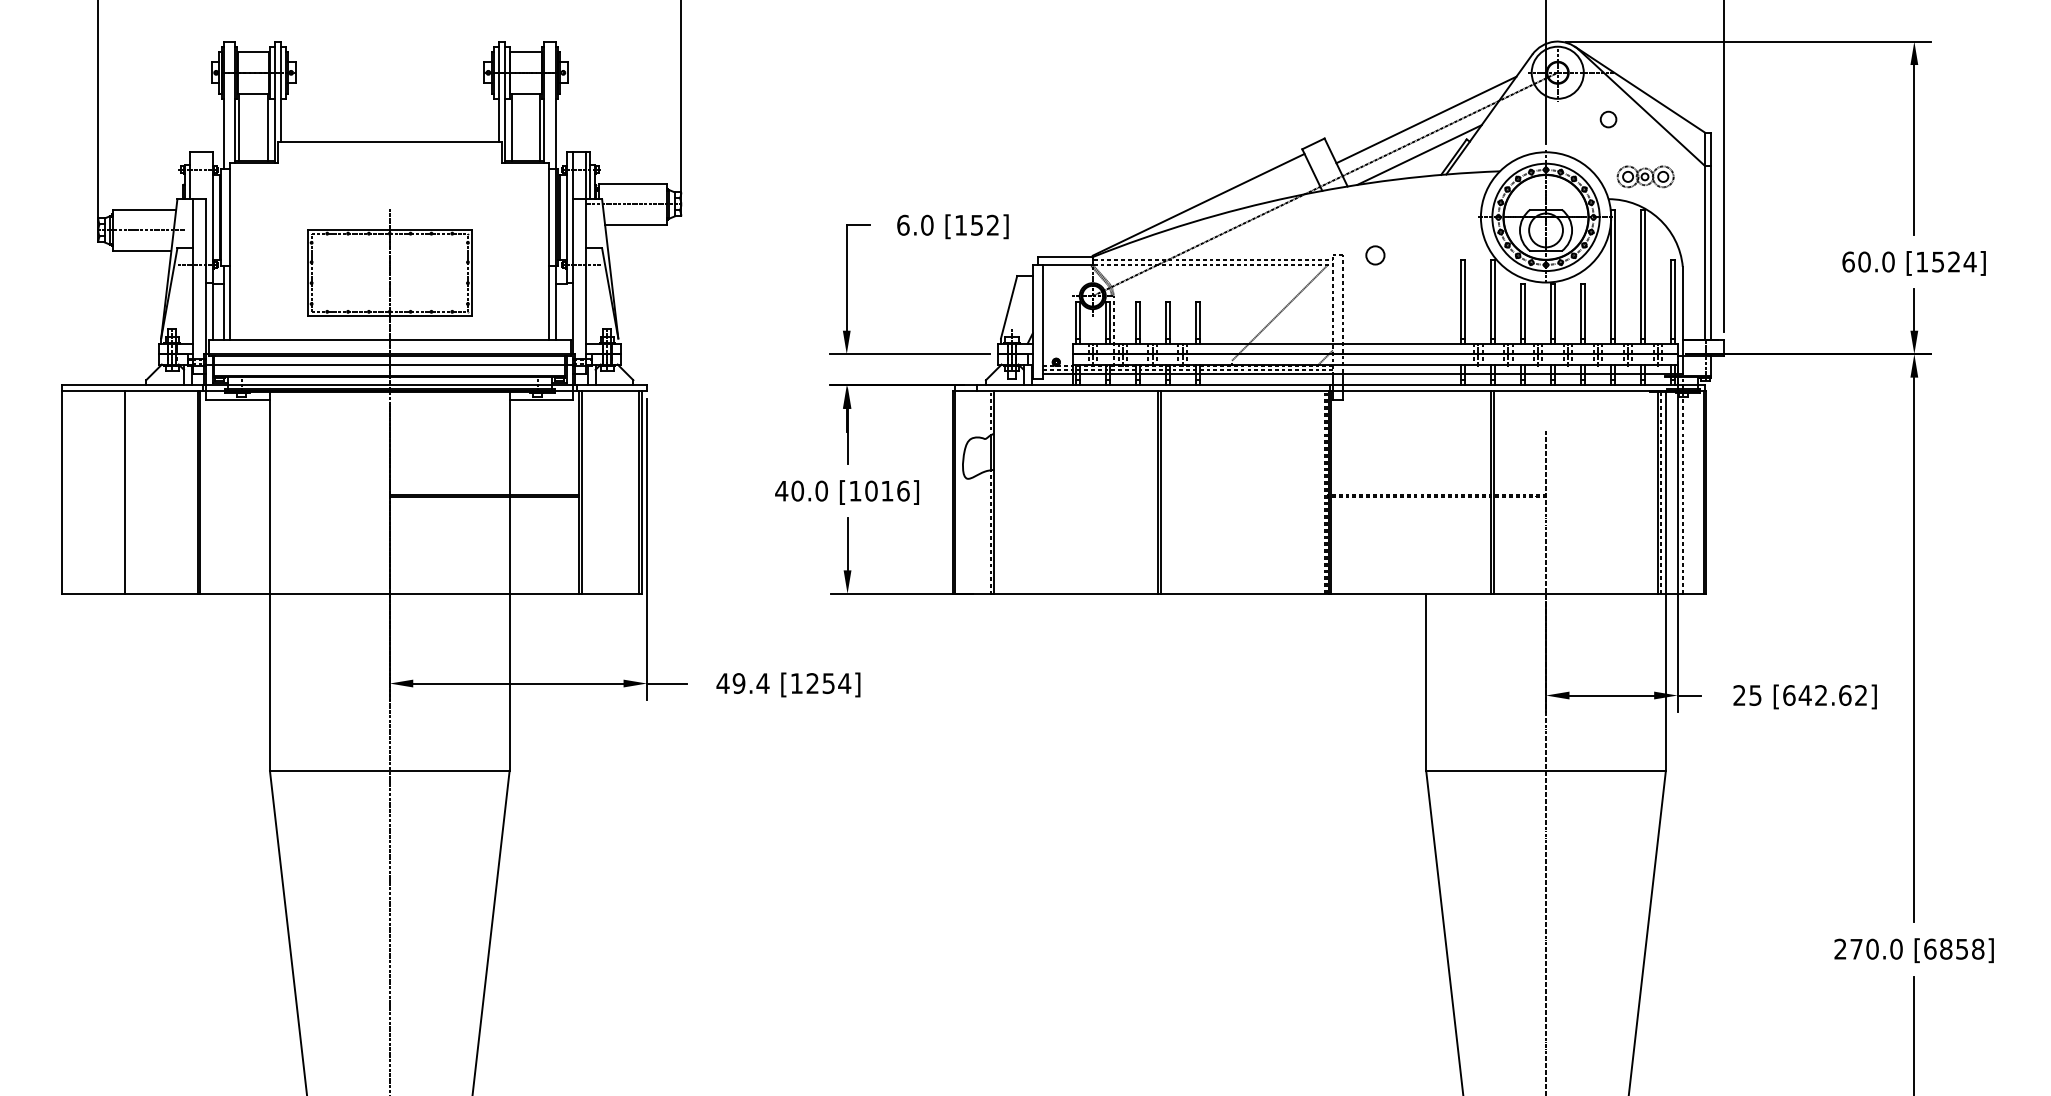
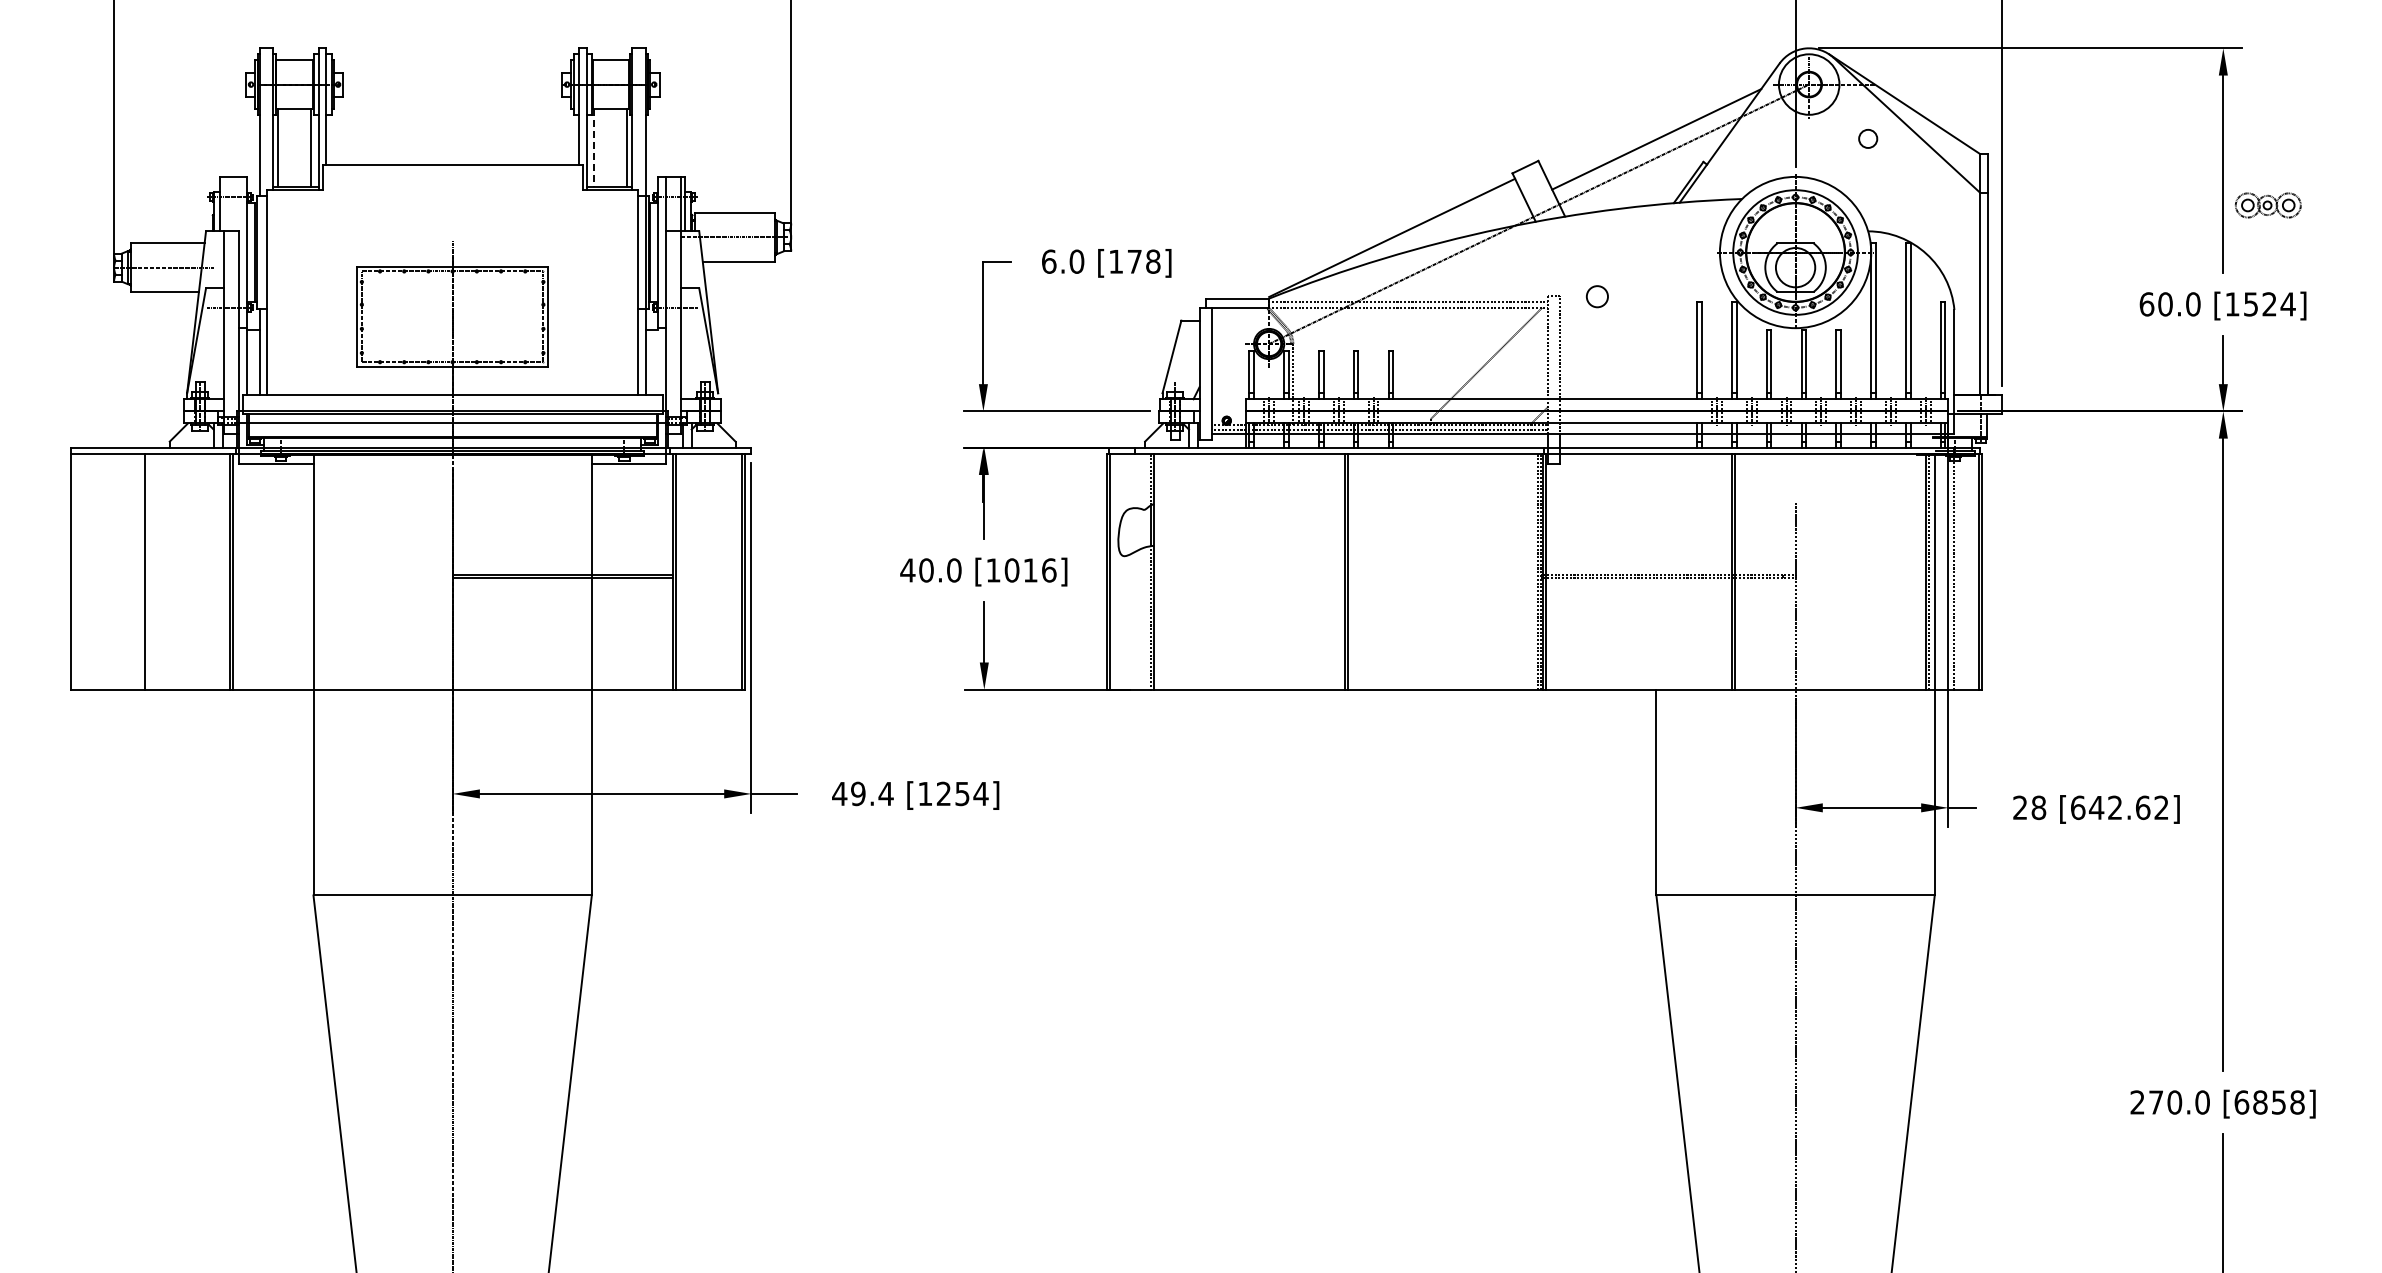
line: (511, 126) -> (594, 147), solid -> dashed
line: (1419, 154) -> (1648, 179), removed
part: (1645, 176) -> (2268, 205), moved
text: (984, 225) -> (1143, 261), [152] -> [178]
text: (1755, 695) -> (2038, 807), 25 -> 28

